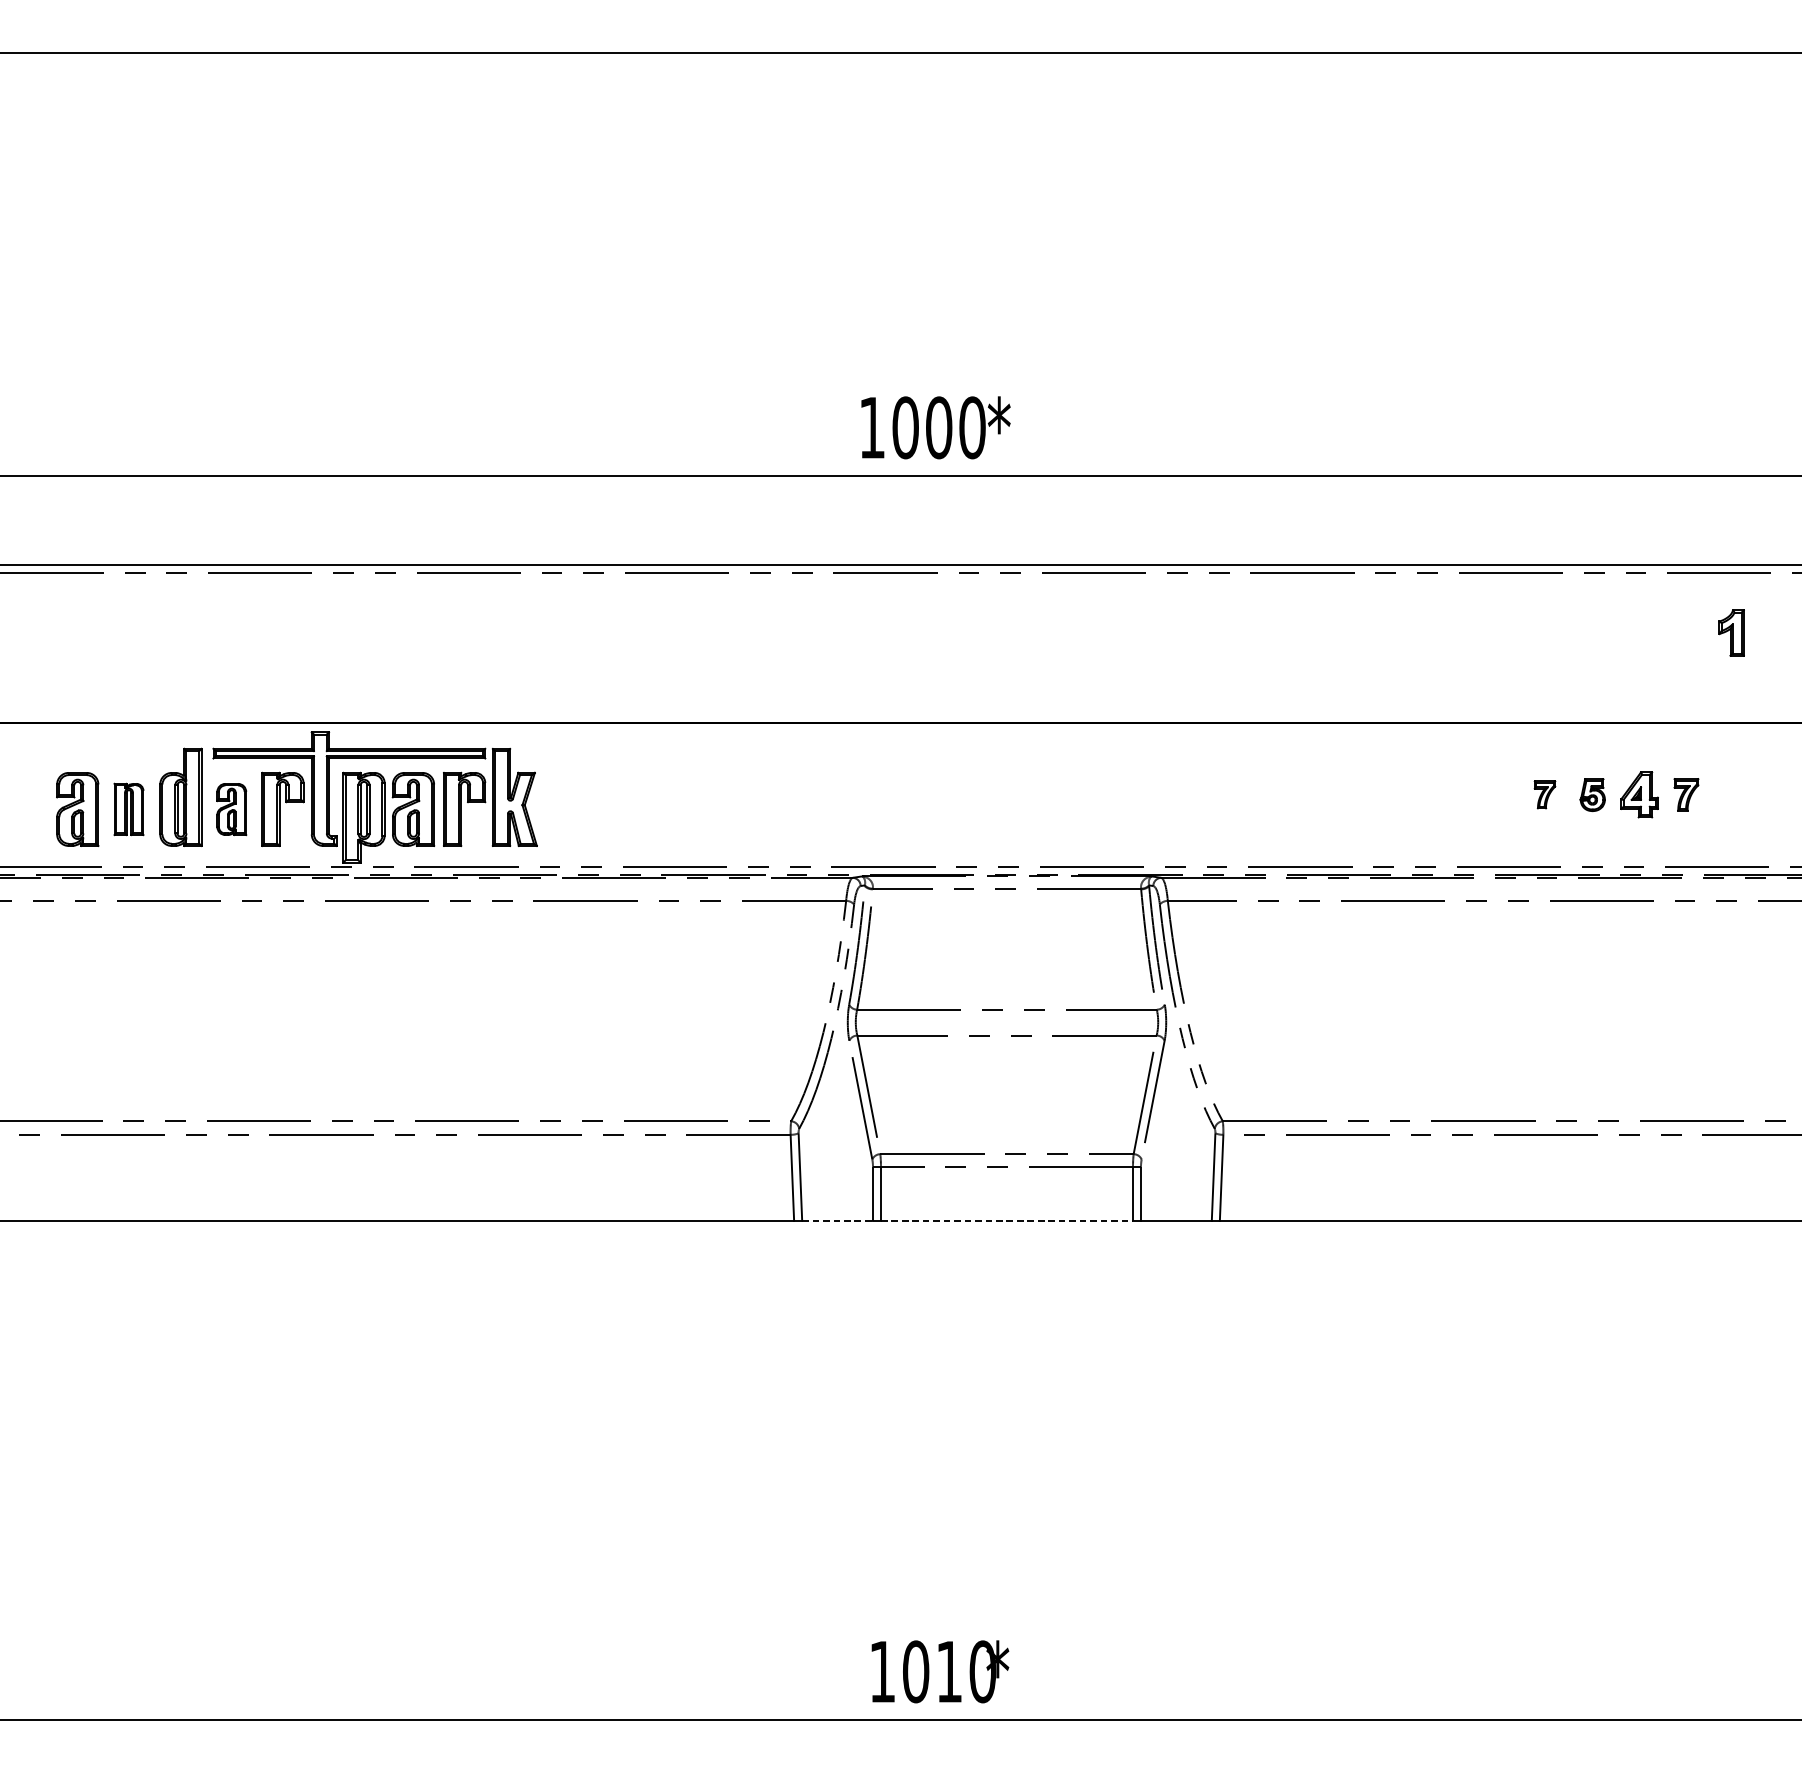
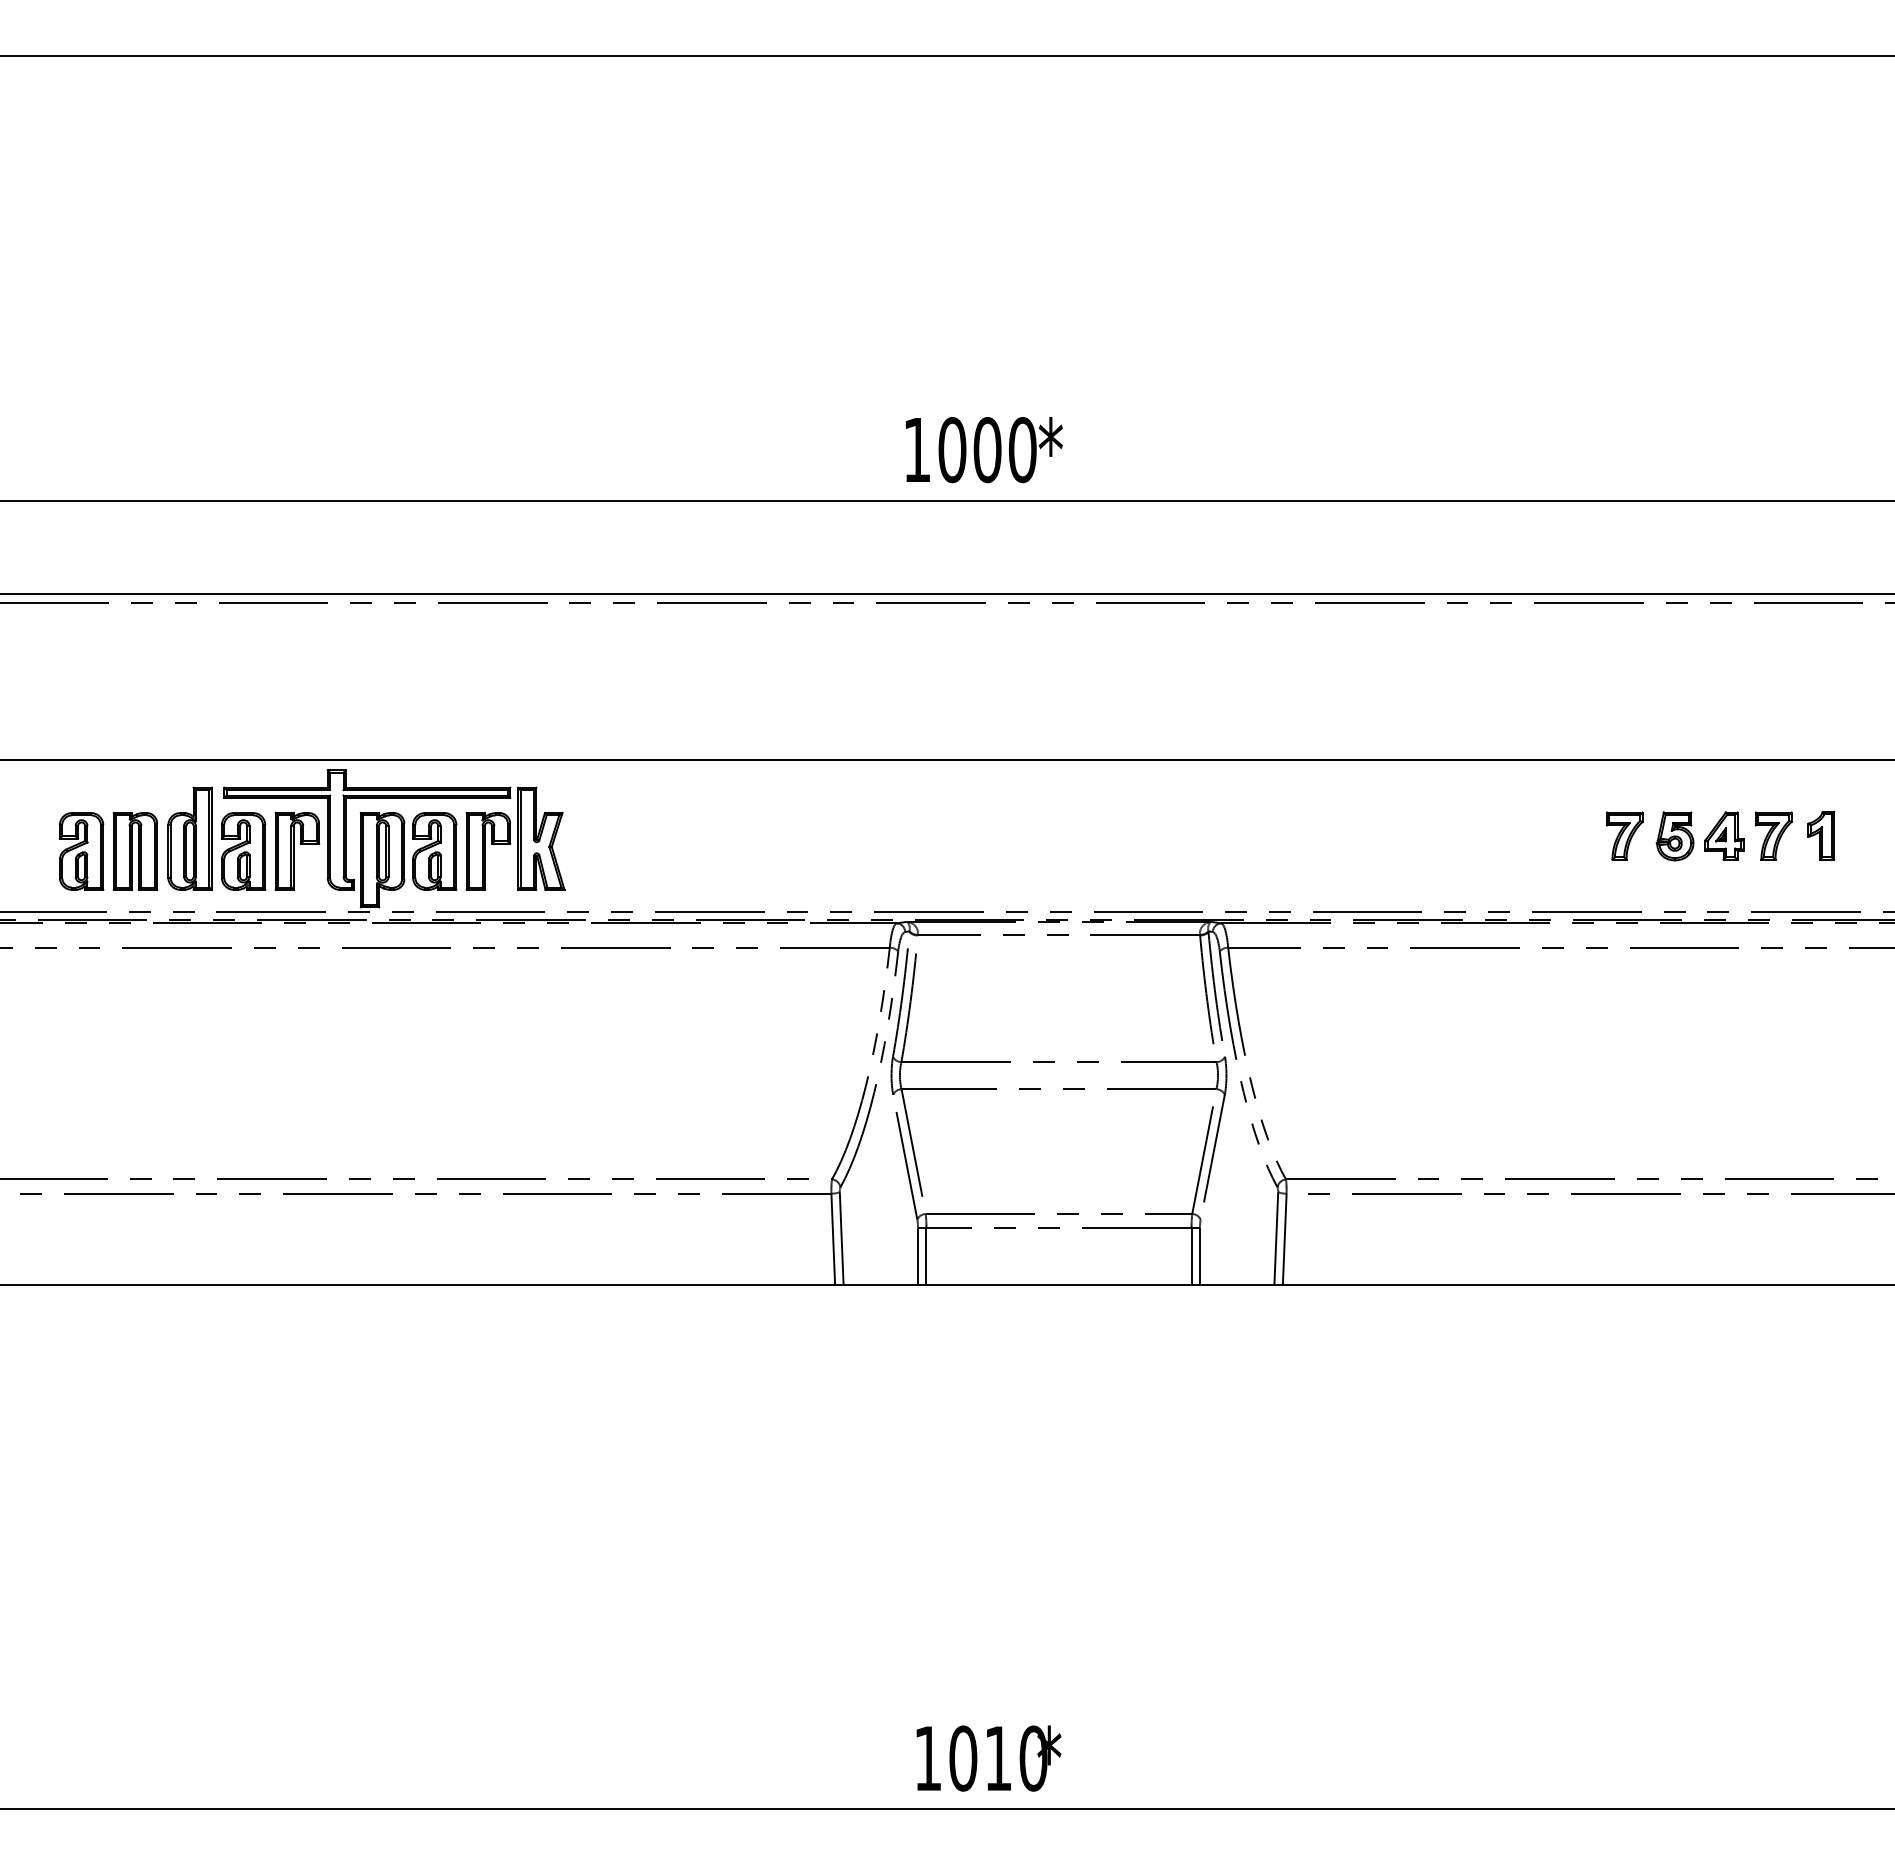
part: (1731, 632) -> (1821, 835), moved
part: (1544, 794) -> (1624, 835), size x1.67
part: (1686, 794) -> (1773, 835), size x1.43
part: (1592, 795) -> (1674, 836), size x1.43
part: (129, 809) -> (135, 851), size x1.43
part: (231, 809) -> (243, 851), size x1.43
line: (838, 1221) -> (881, 1284), dashed -> solid
line: (1007, 1221) -> (1059, 1284), dashed -> solid

